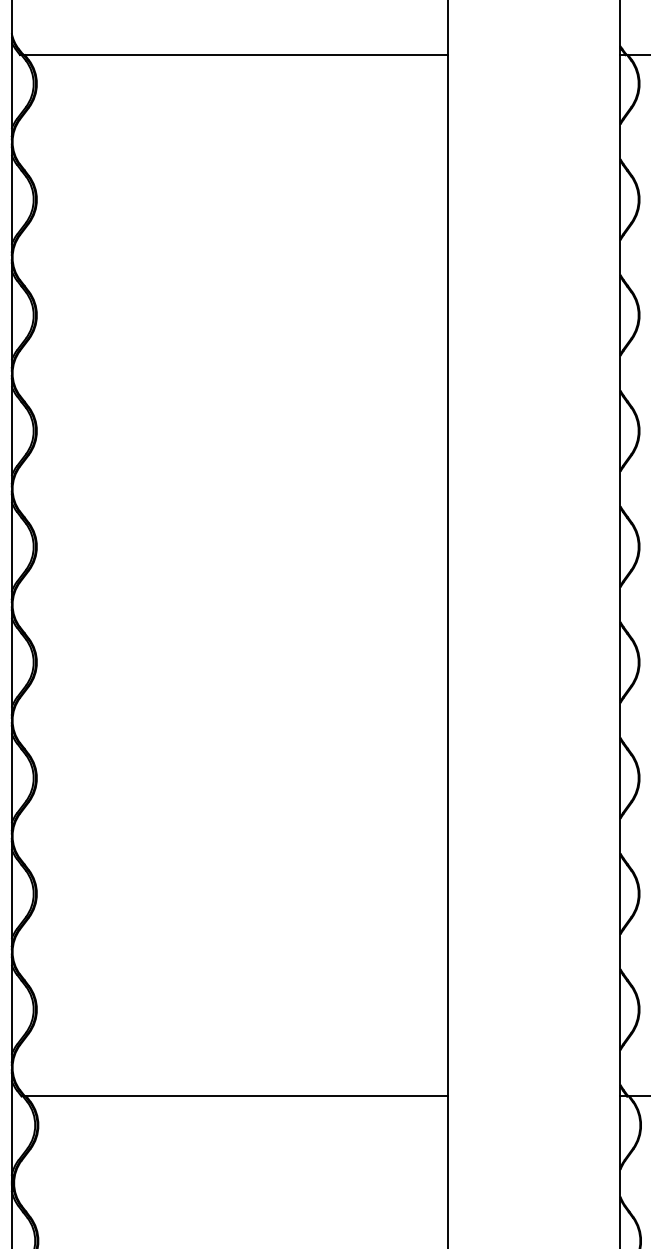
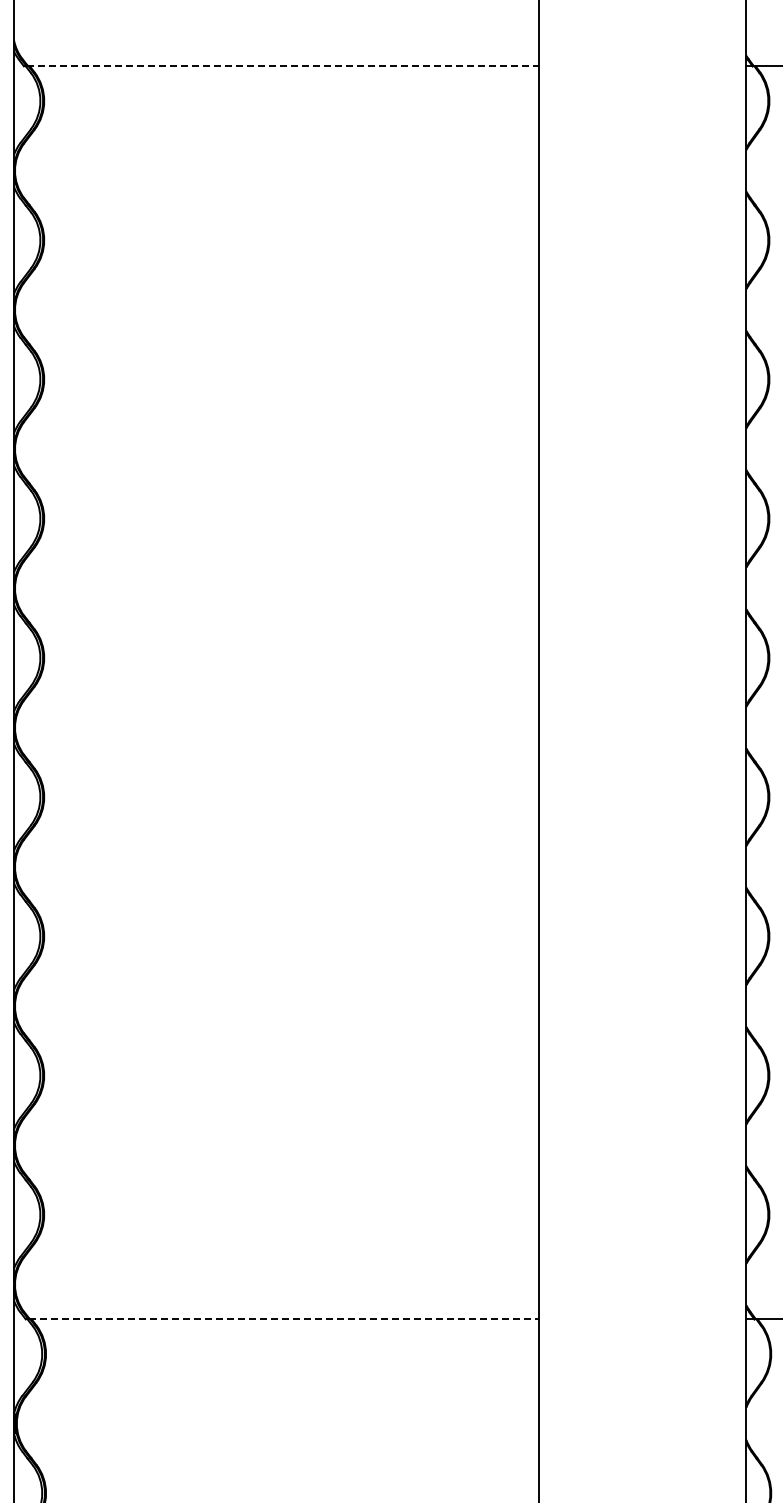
line: (235, 55) -> (283, 66), solid -> dashed
line: (236, 1096) -> (284, 1319), solid -> dashed

